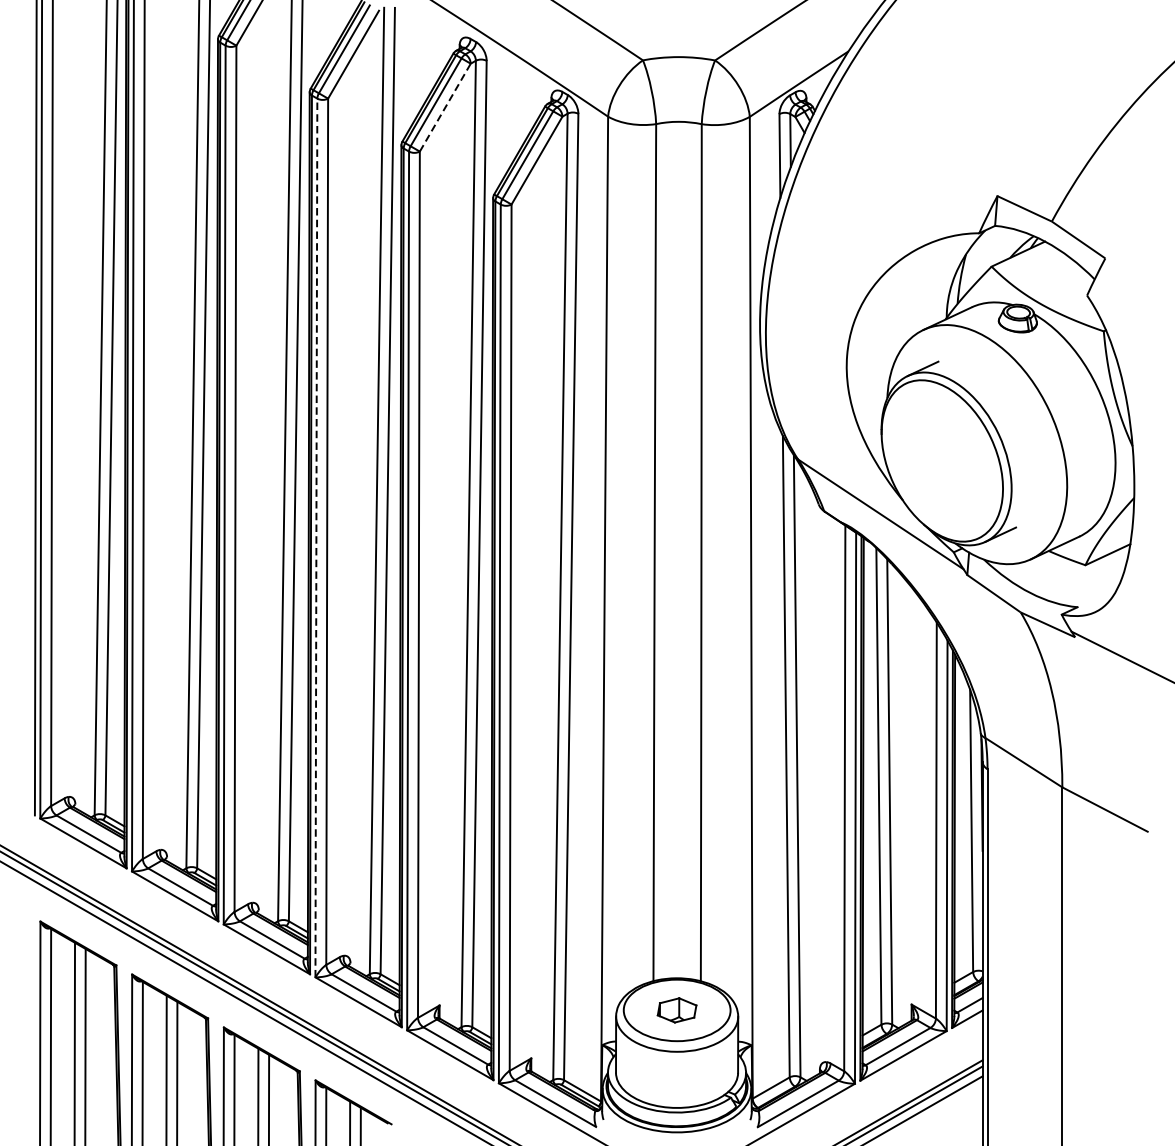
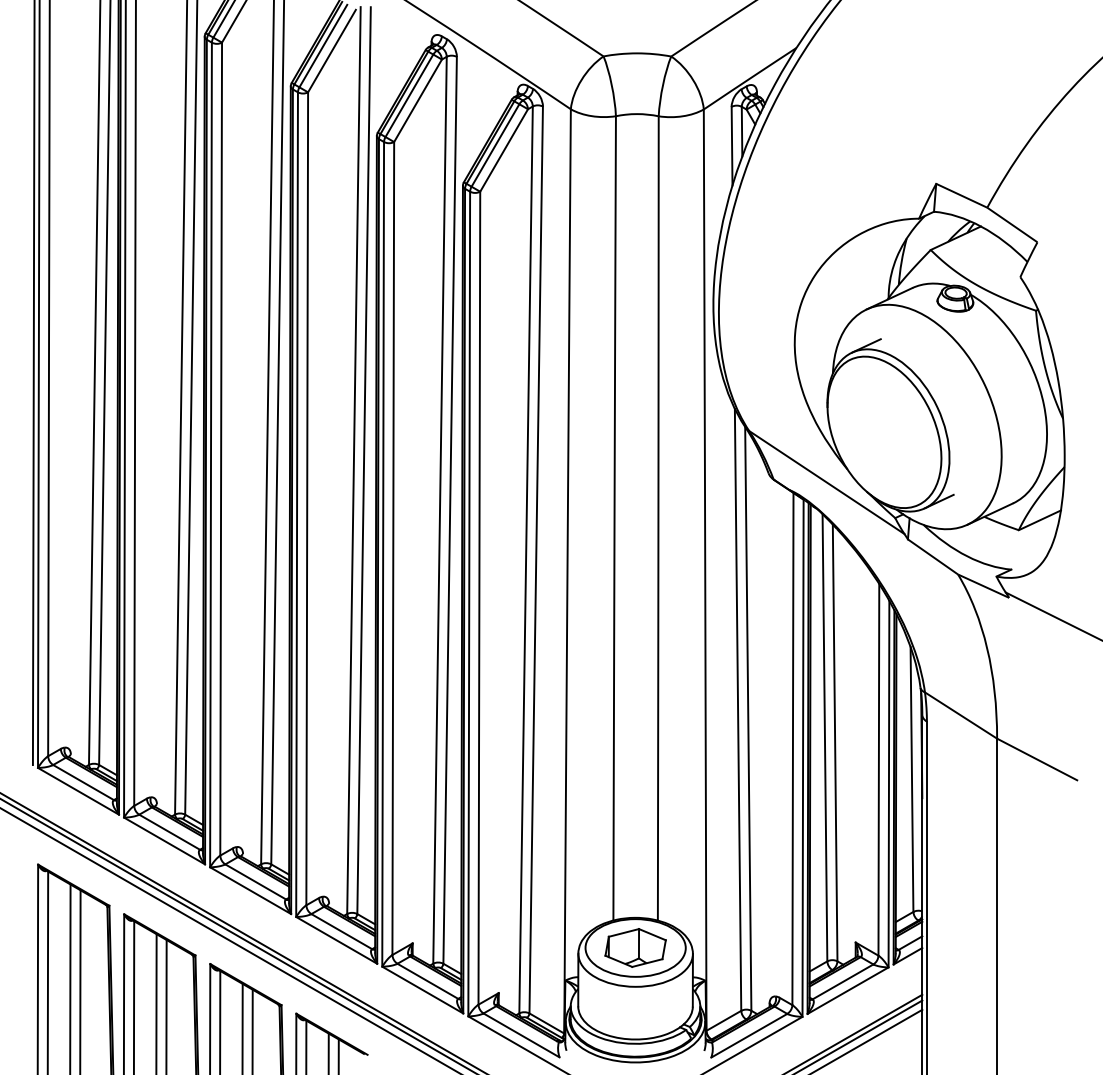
line: (445, 107) -> (418, 100), dashed -> solid
line: (316, 537) -> (297, 504), dashed -> solid
part: (677, 1009) -> (635, 947), size x1.67

